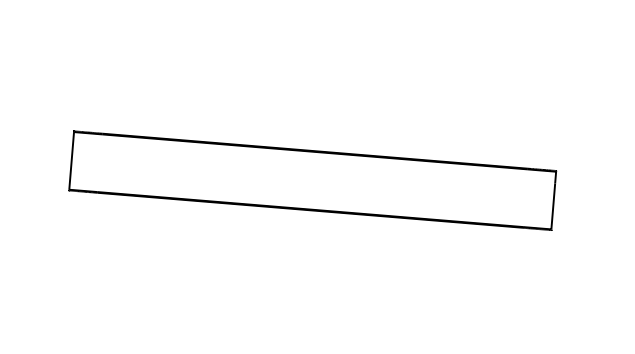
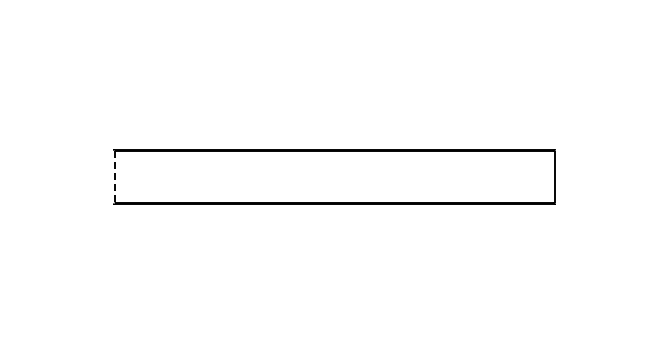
line: (71, 161) -> (114, 177), solid -> dashed

